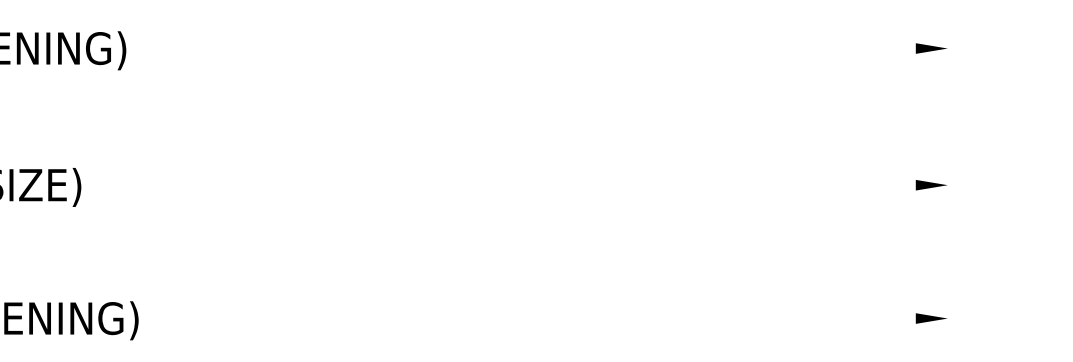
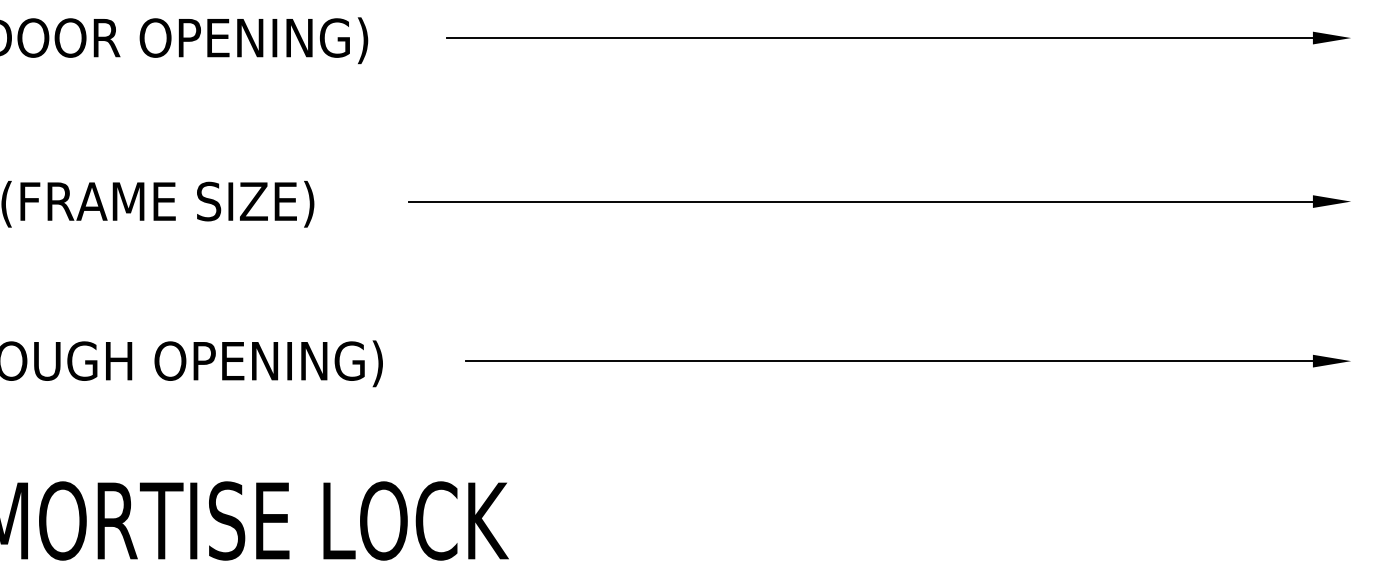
line: (553, 48) -> (879, 38), added
line: (537, 185) -> (860, 201), added
line: (561, 318) -> (889, 361), added

